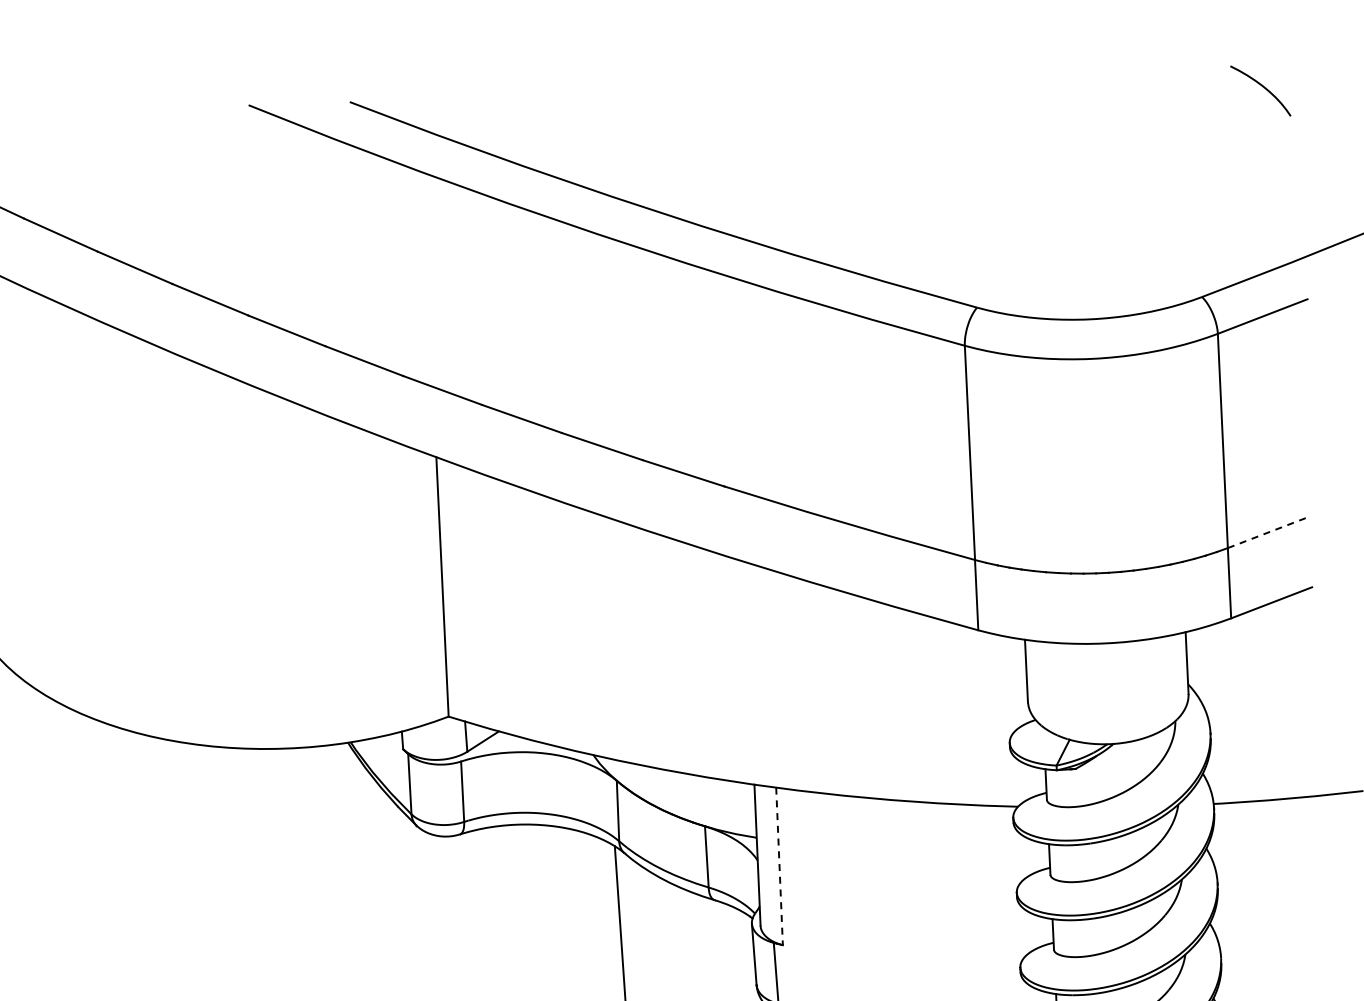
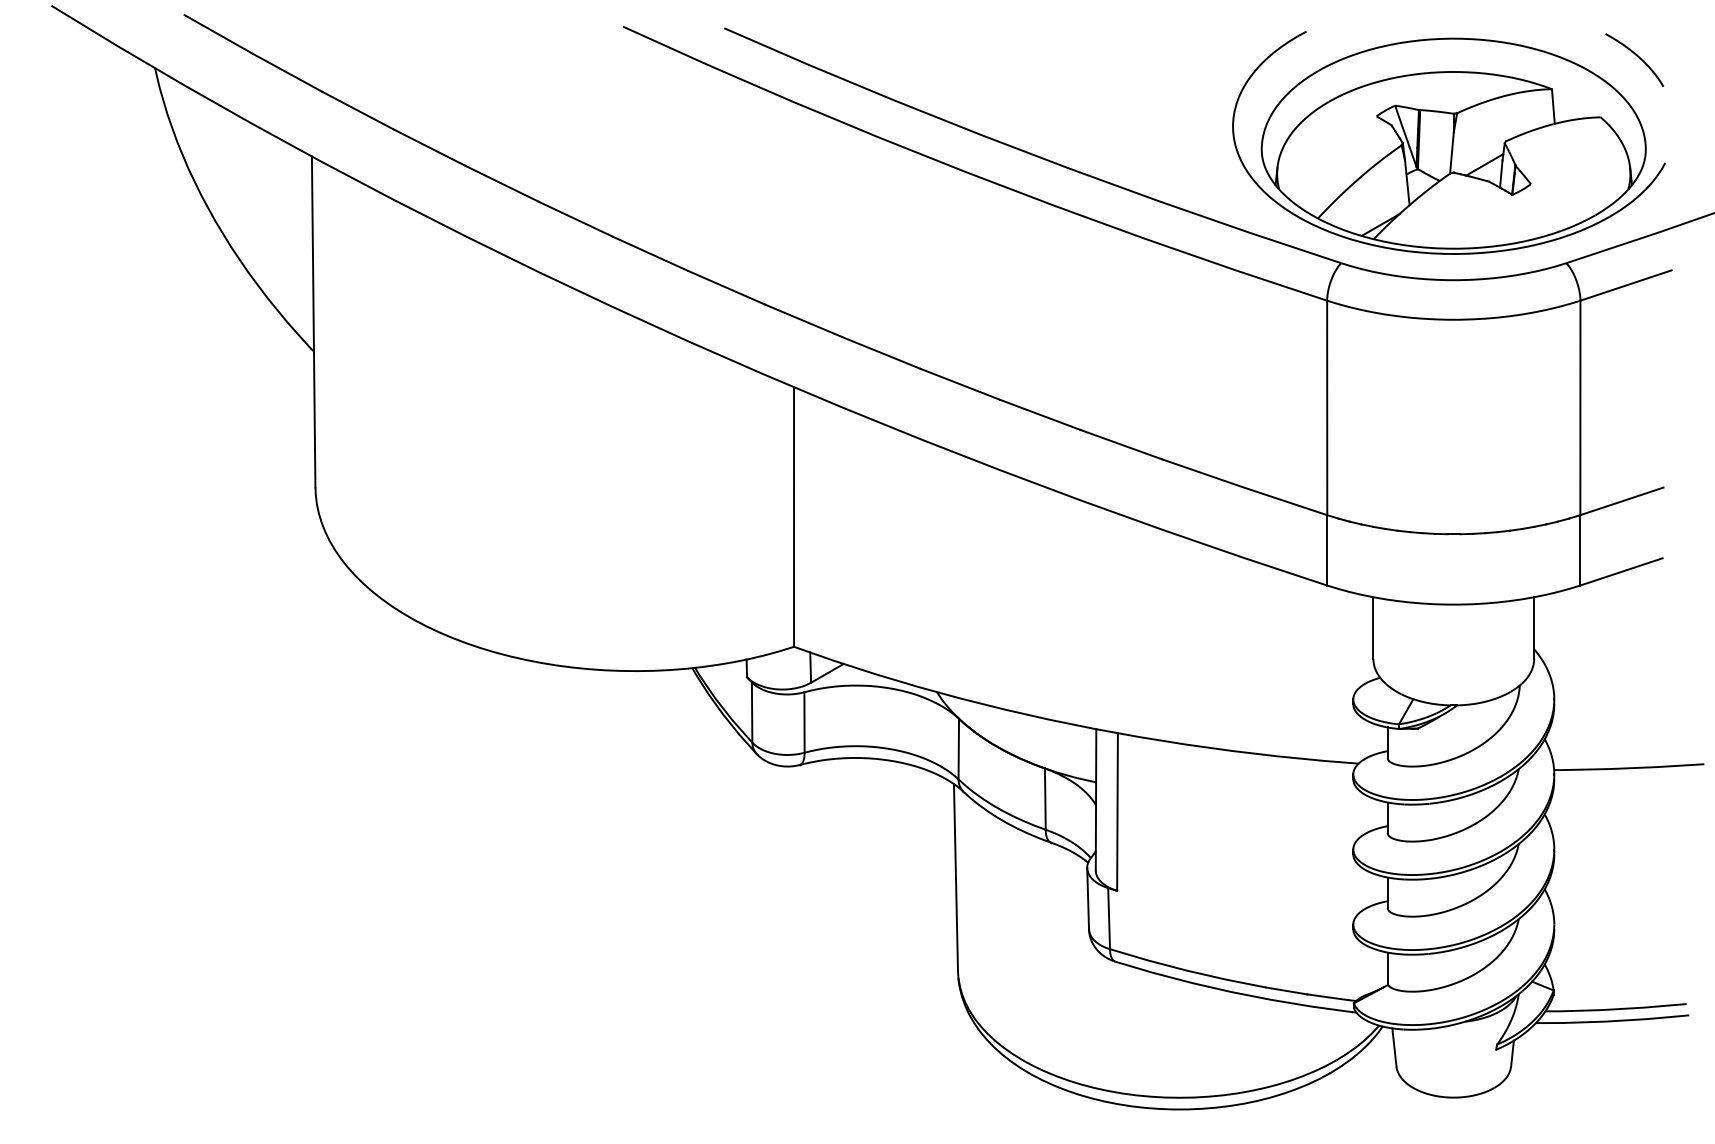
part: (1078, 182) -> (1448, 142), added
line: (1268, 532) -> (1621, 501), dashed -> solid
line: (779, 866) -> (1117, 812), dashed -> solid

